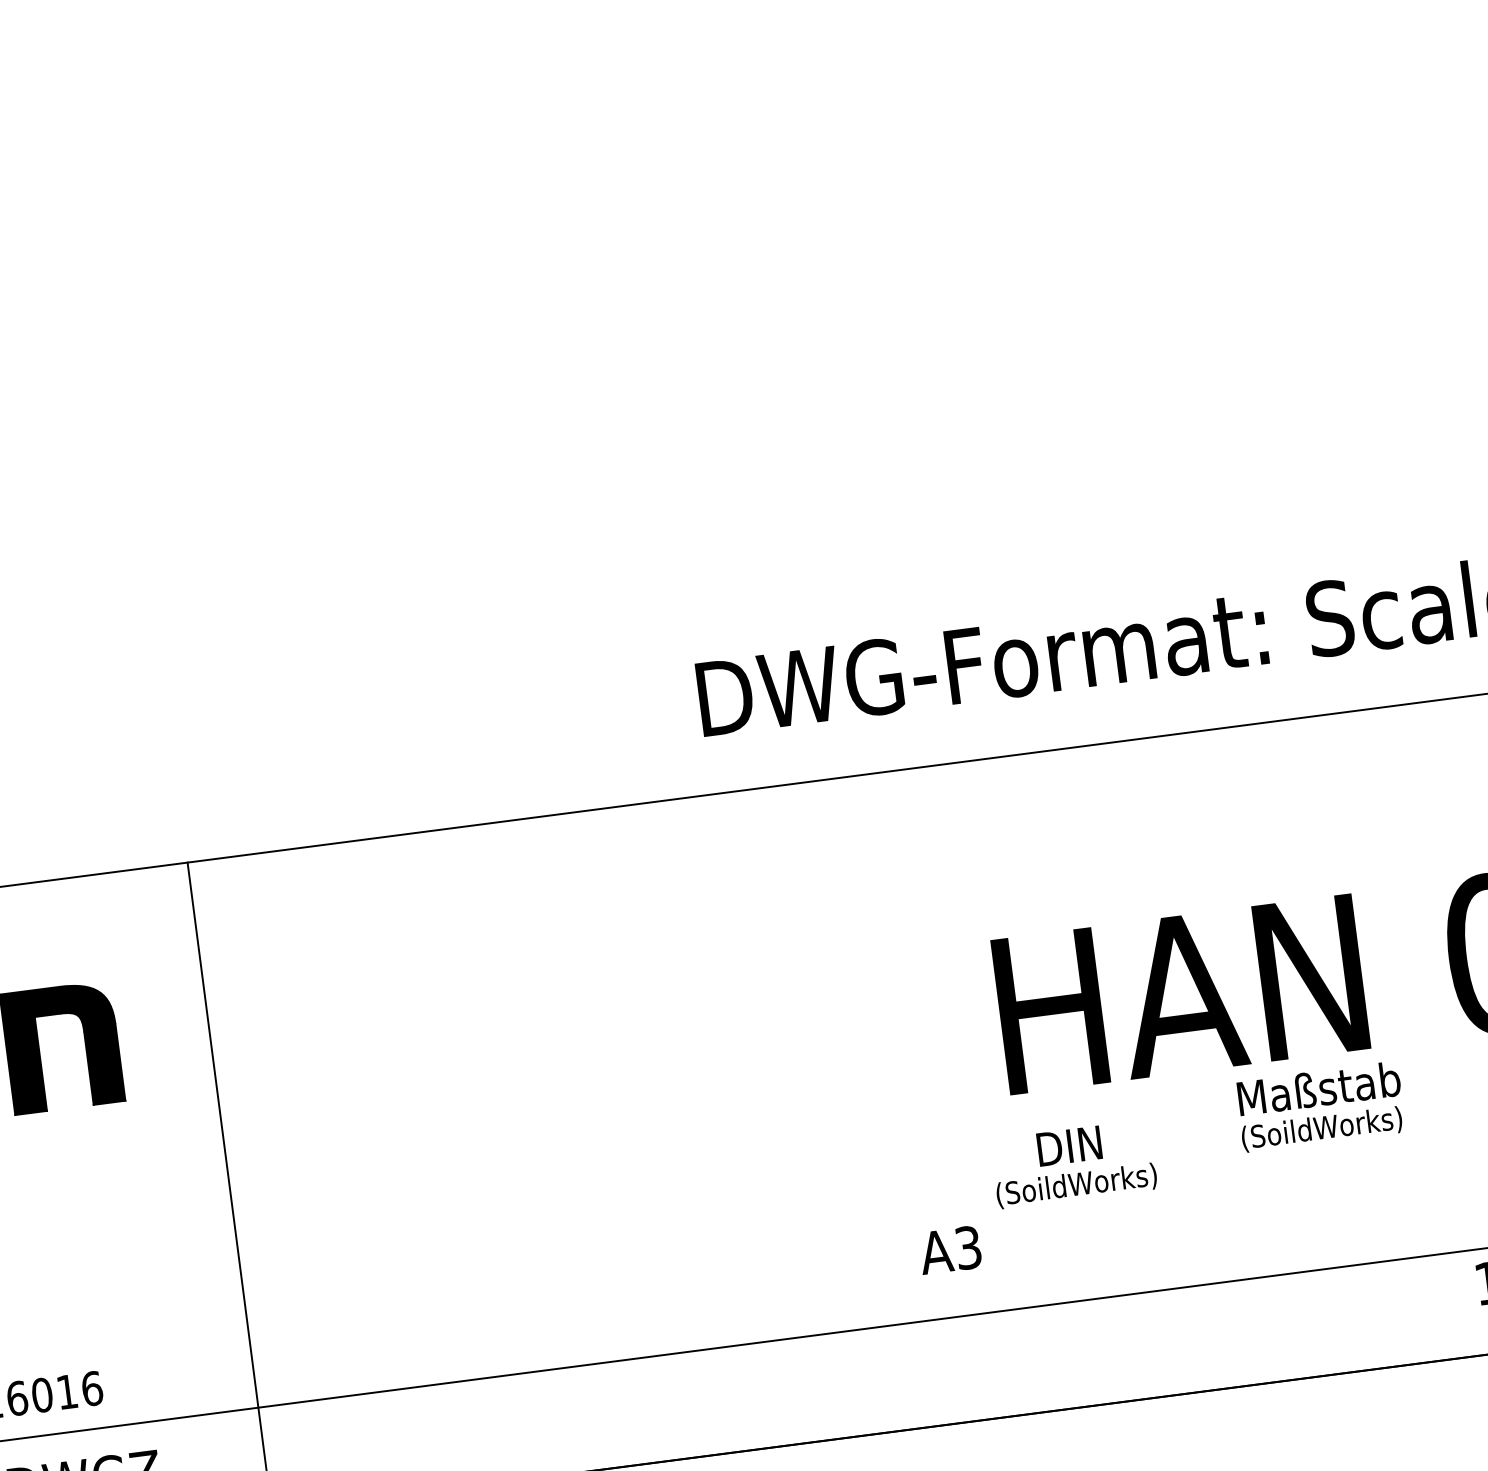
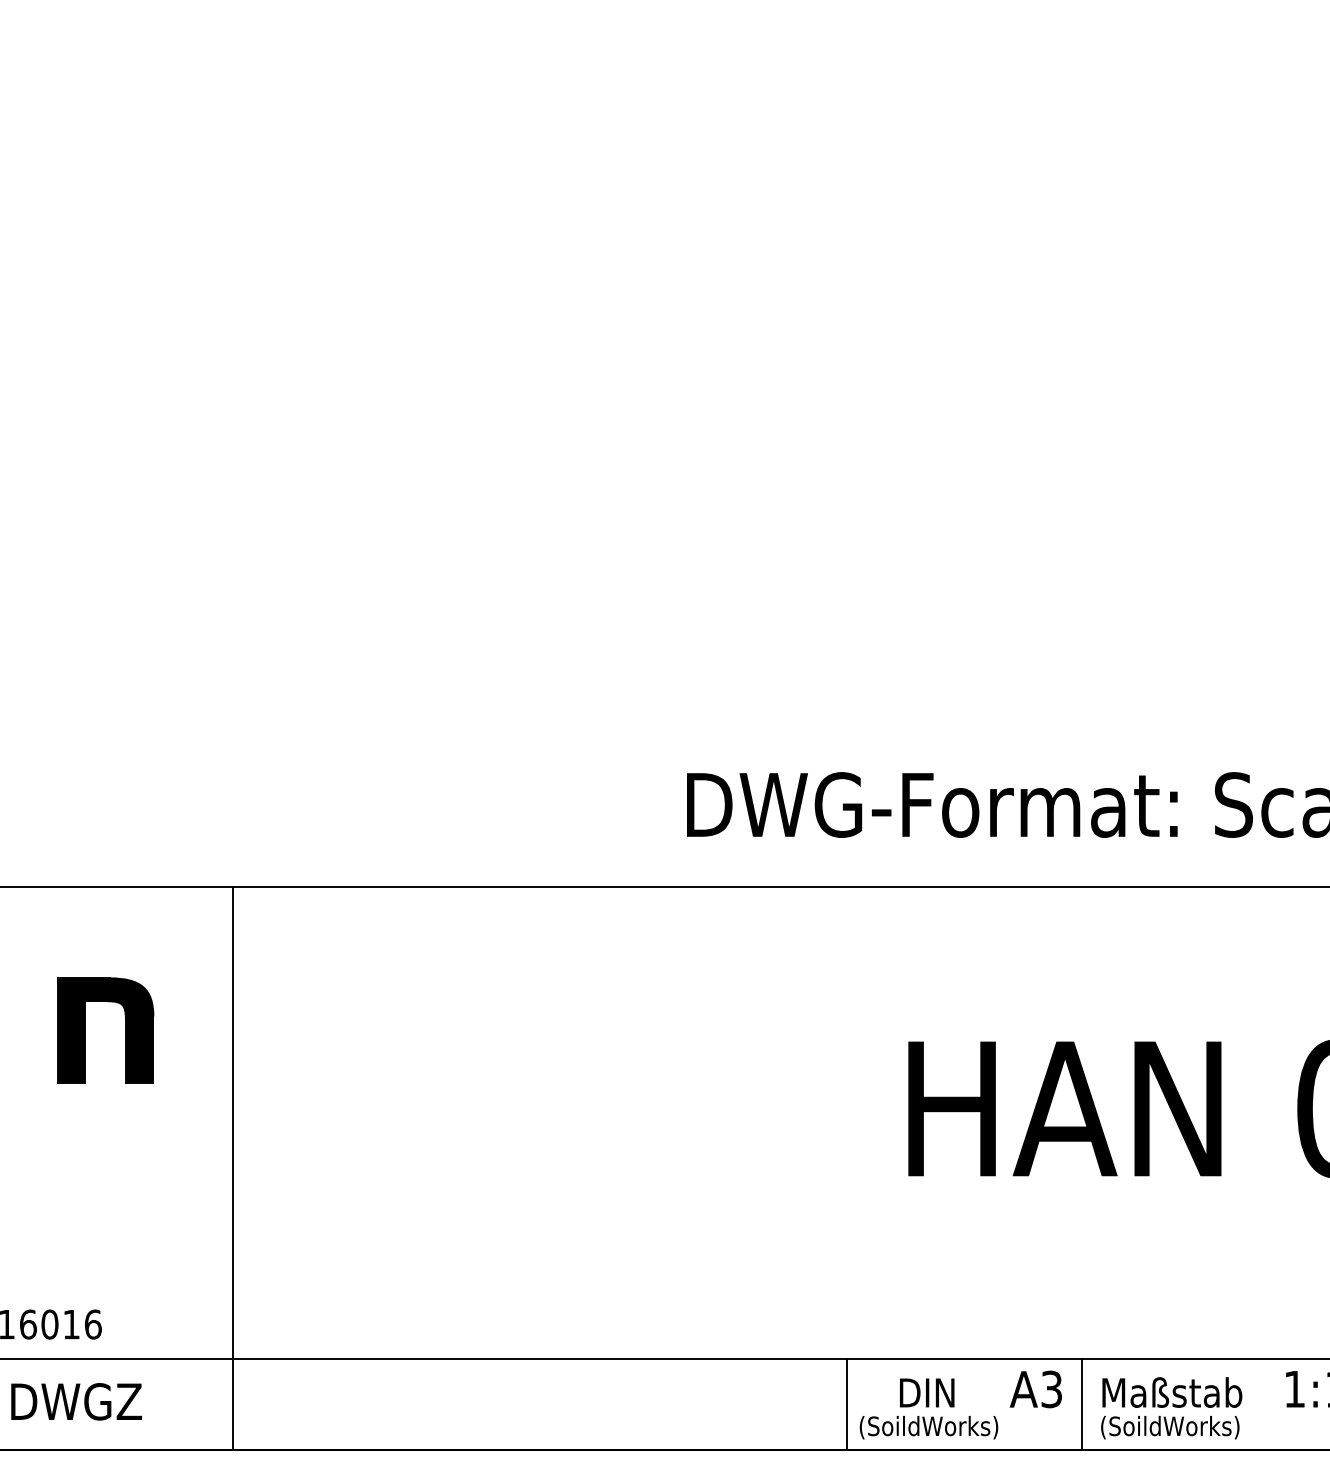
text: (1320, 1107) -> (1171, 1408), moved
text: (1073, 1163) -> (928, 1408), moved
text: (949, 1250) -> (1035, 1389), moved
line: (1244, 1332) -> (1081, 1404), added
line: (973, 1368) -> (846, 1404), added

